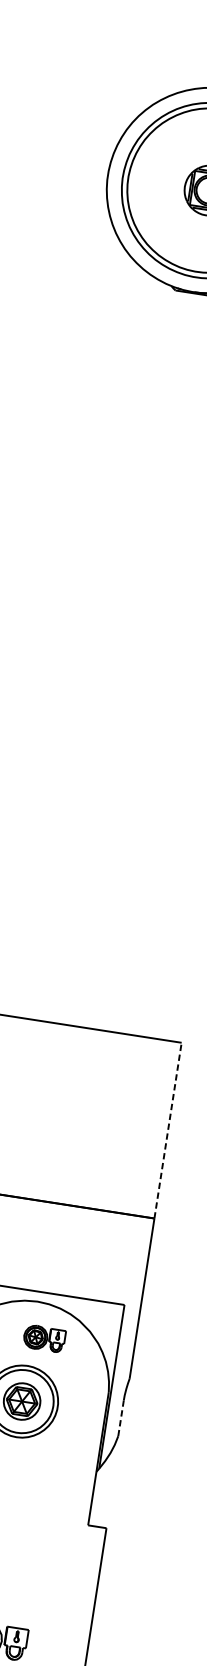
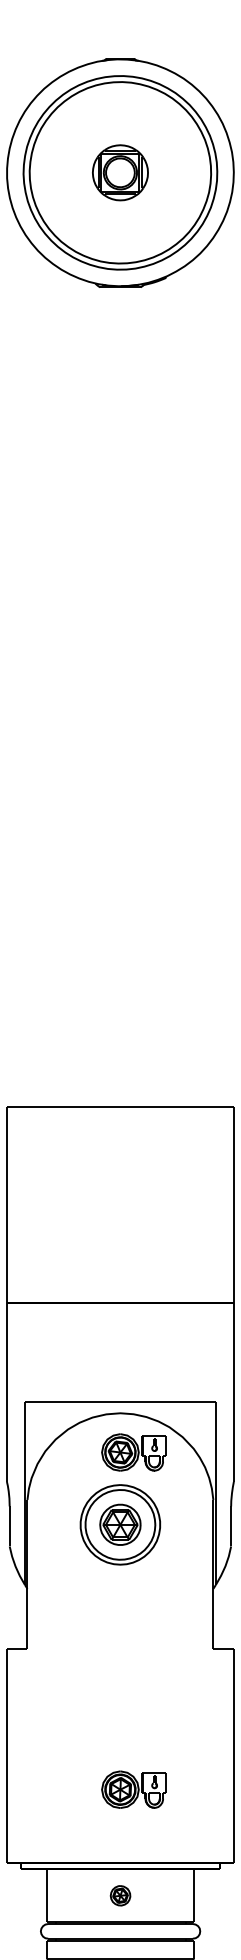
line: (167, 1130) -> (233, 1204), dashed -> solid
part: (43, 1338) -> (133, 1452), size x1.43
line: (121, 1418) -> (231, 1526), dashed -> solid

